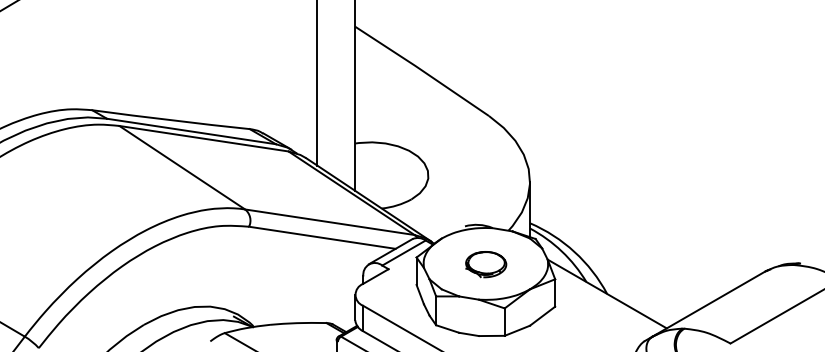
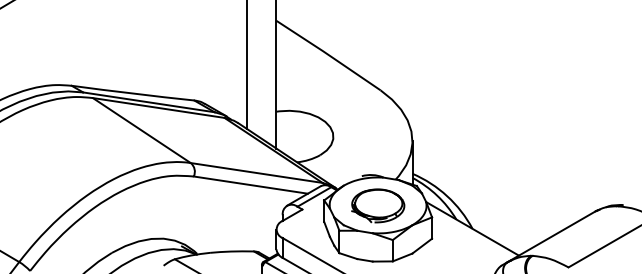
part: (486, 264) -> (378, 205), size x1.67

